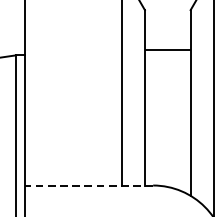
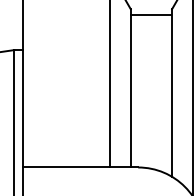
line: (167, 49) -> (151, 14), moved
line: (89, 185) -> (80, 167), dashed -> solid

